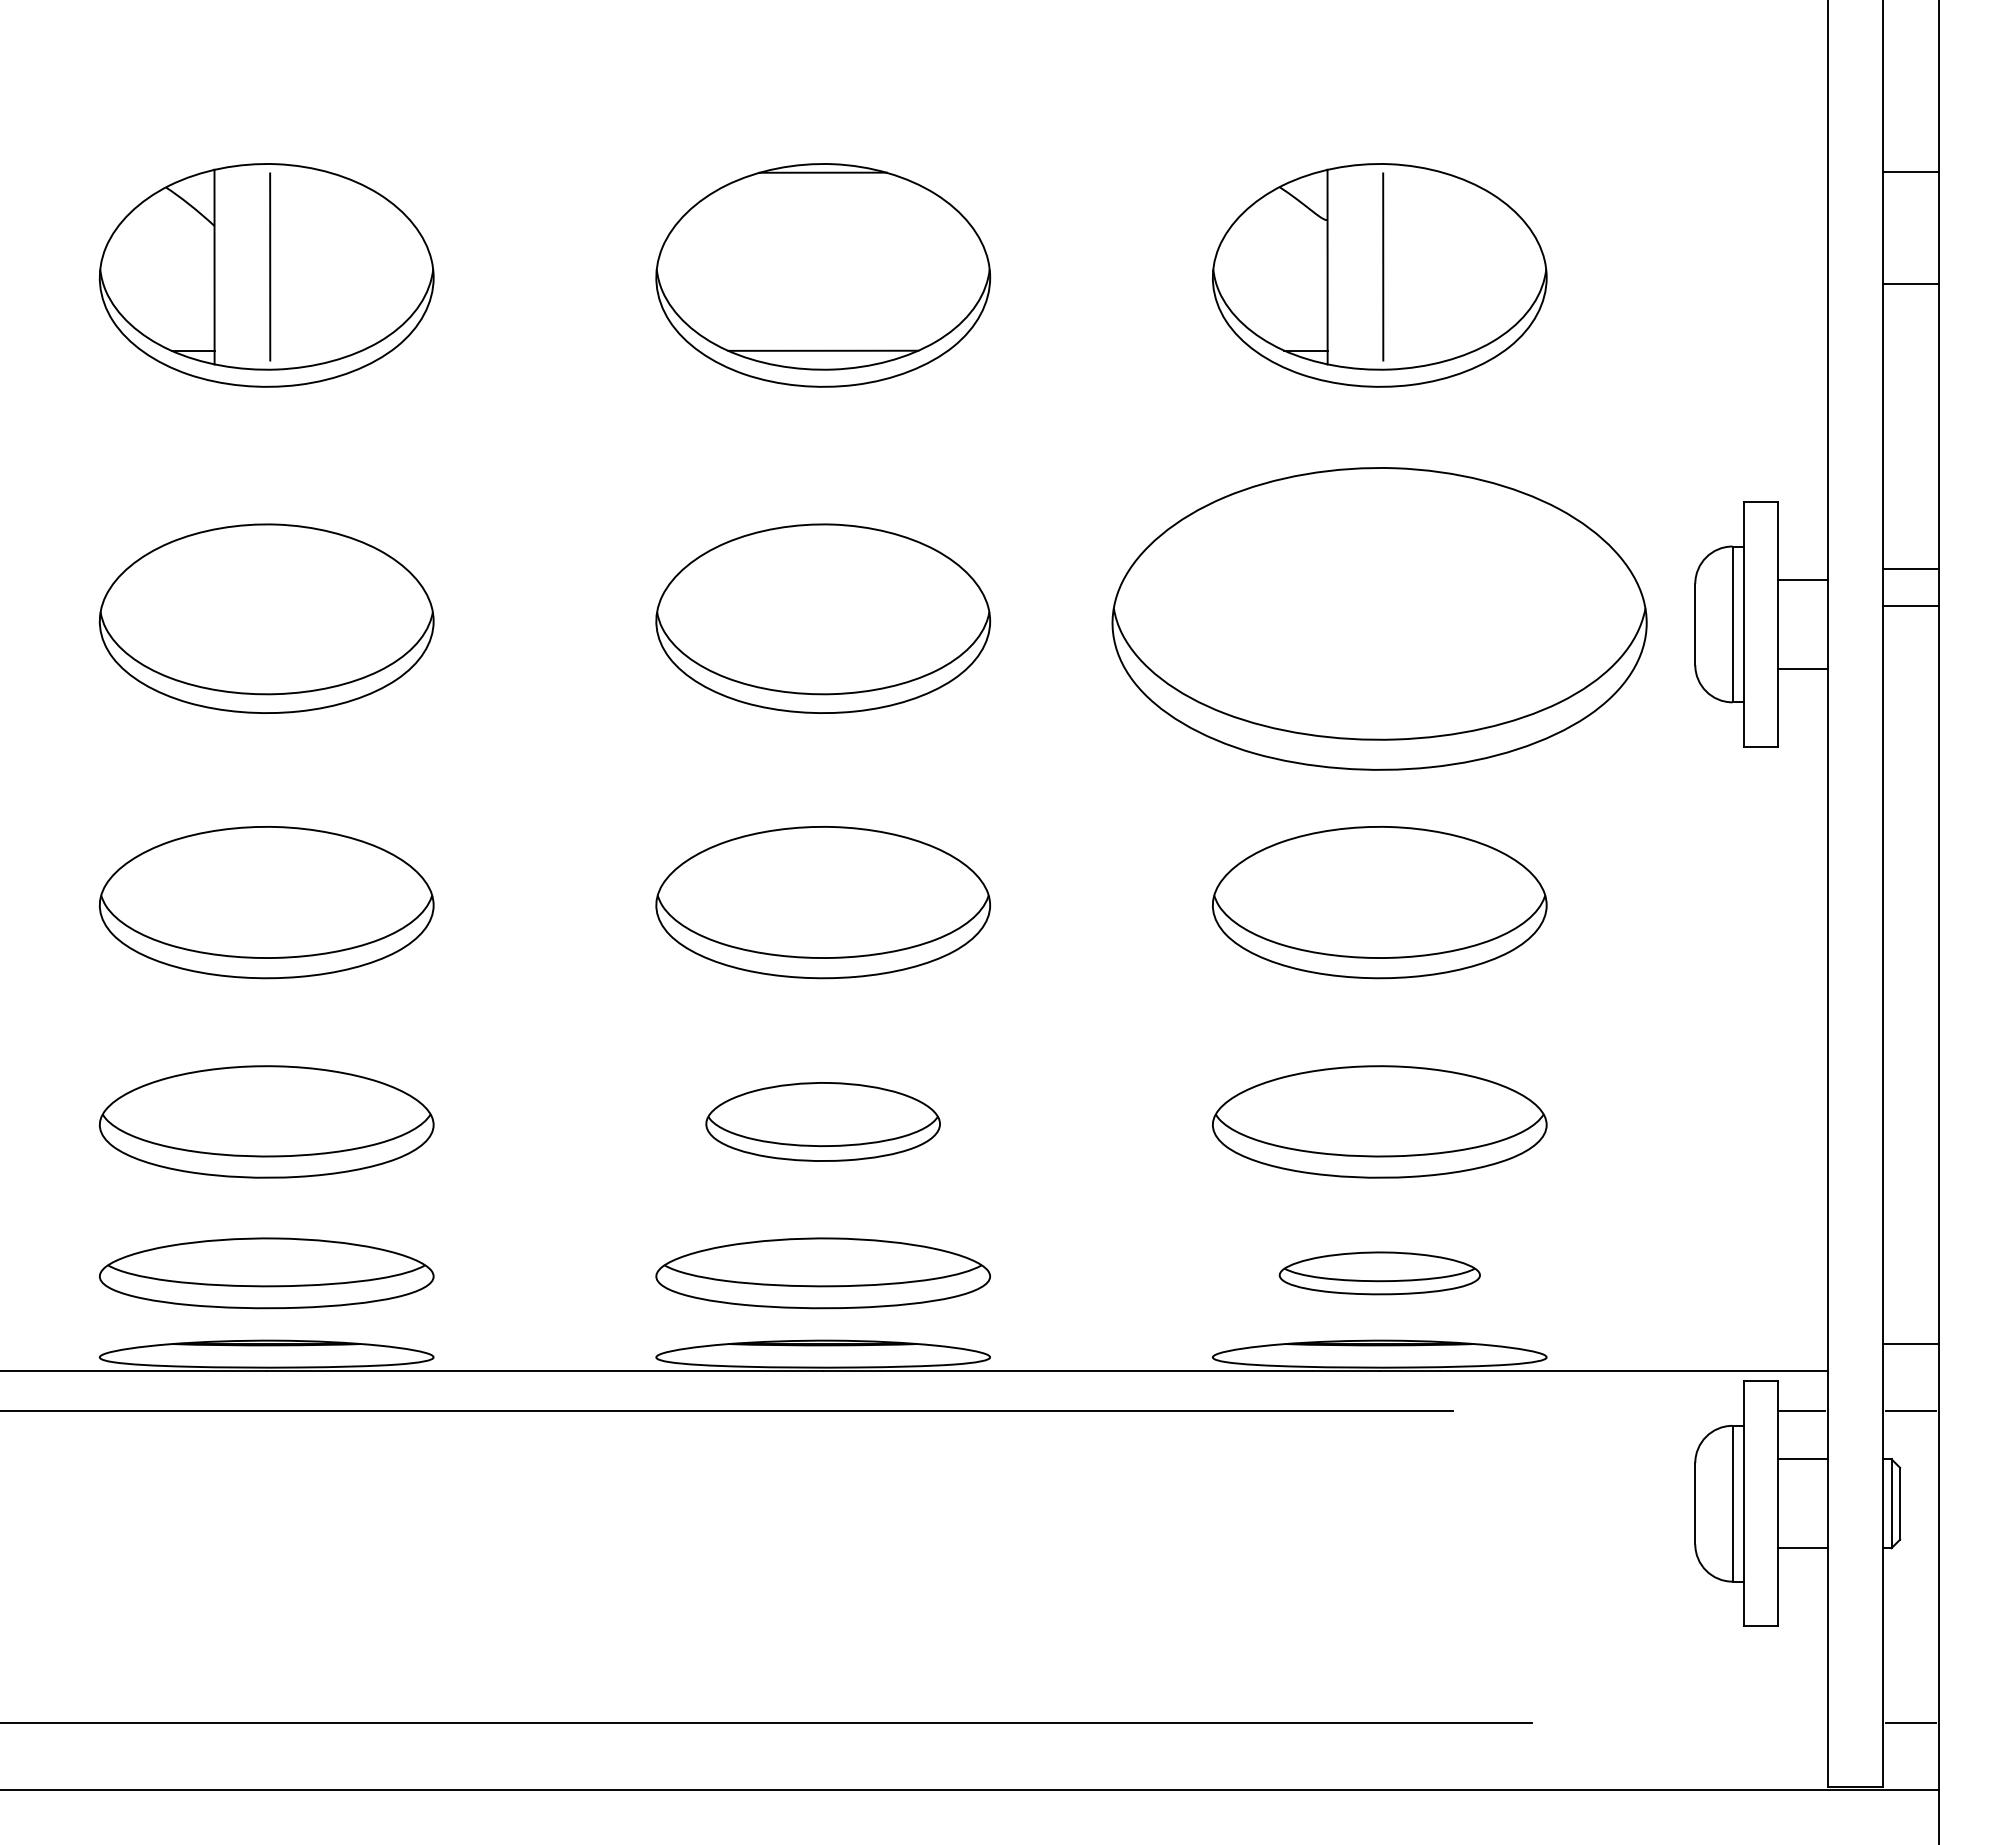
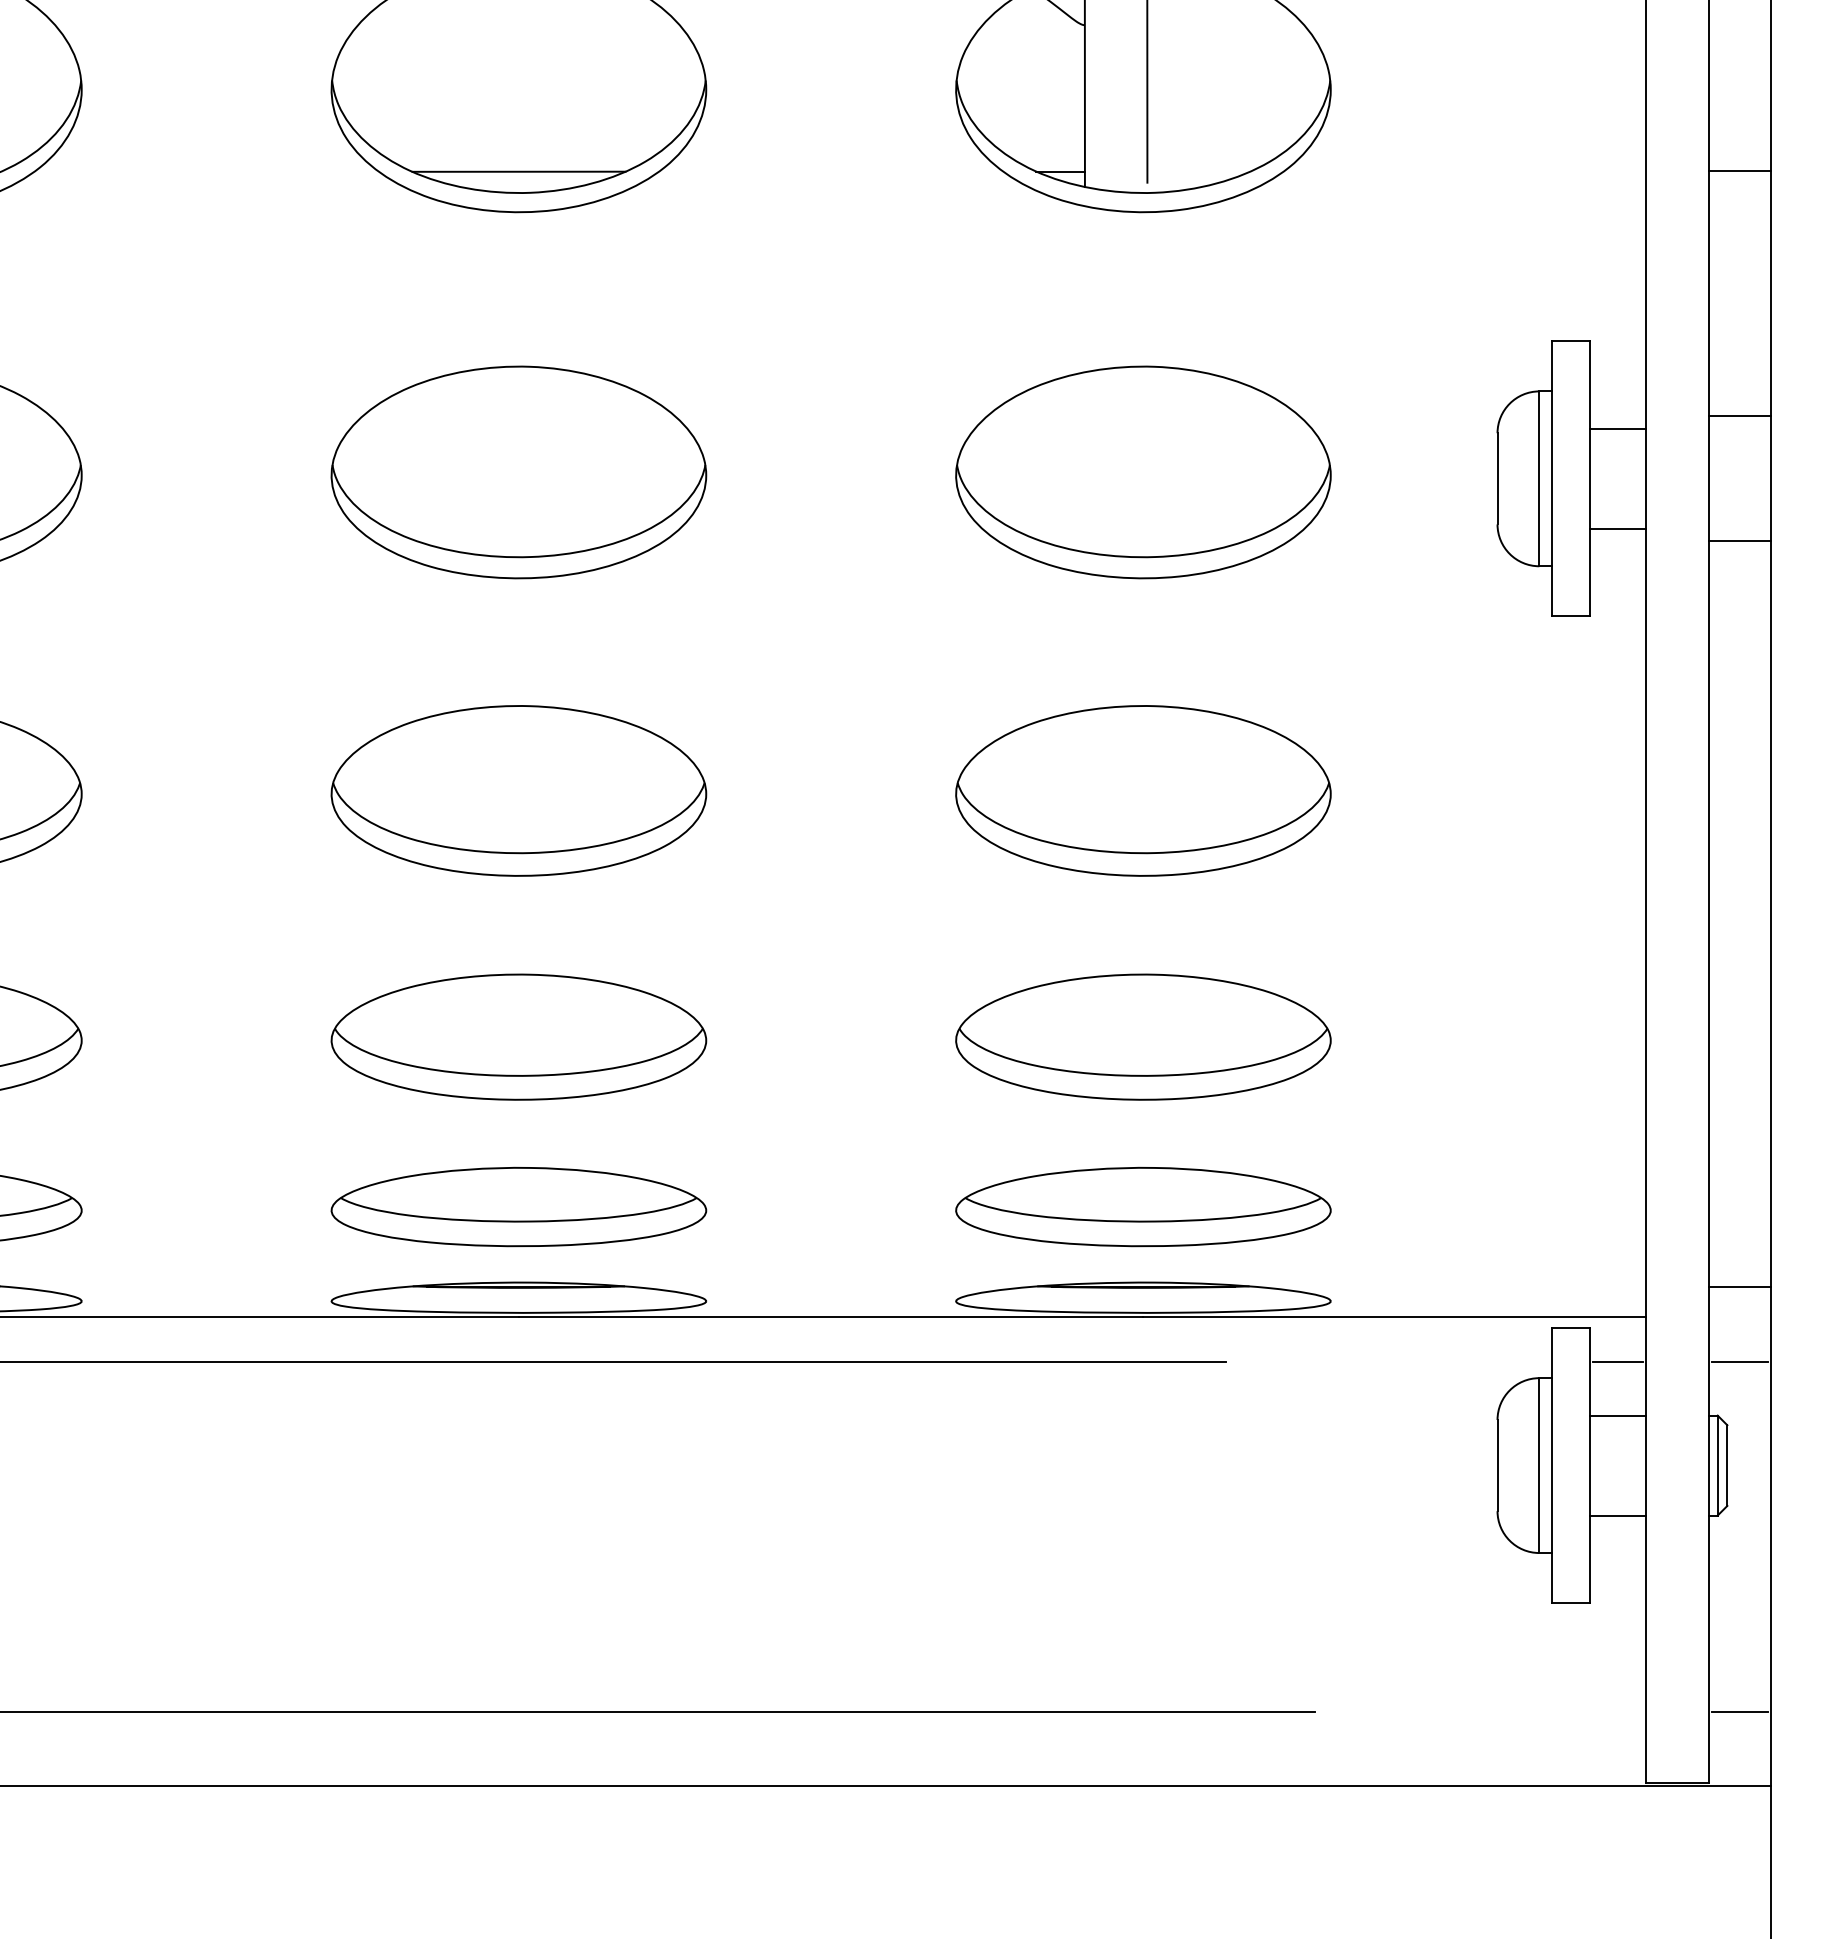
line: (1911, 284) -> (1740, 171), moved
line: (1911, 606) -> (1740, 541), moved
part: (1379, 618) -> (1143, 472), size x0.62
part: (822, 1121) -> (518, 1036), size x1.43
part: (1379, 1273) -> (1143, 1207), size x1.67

